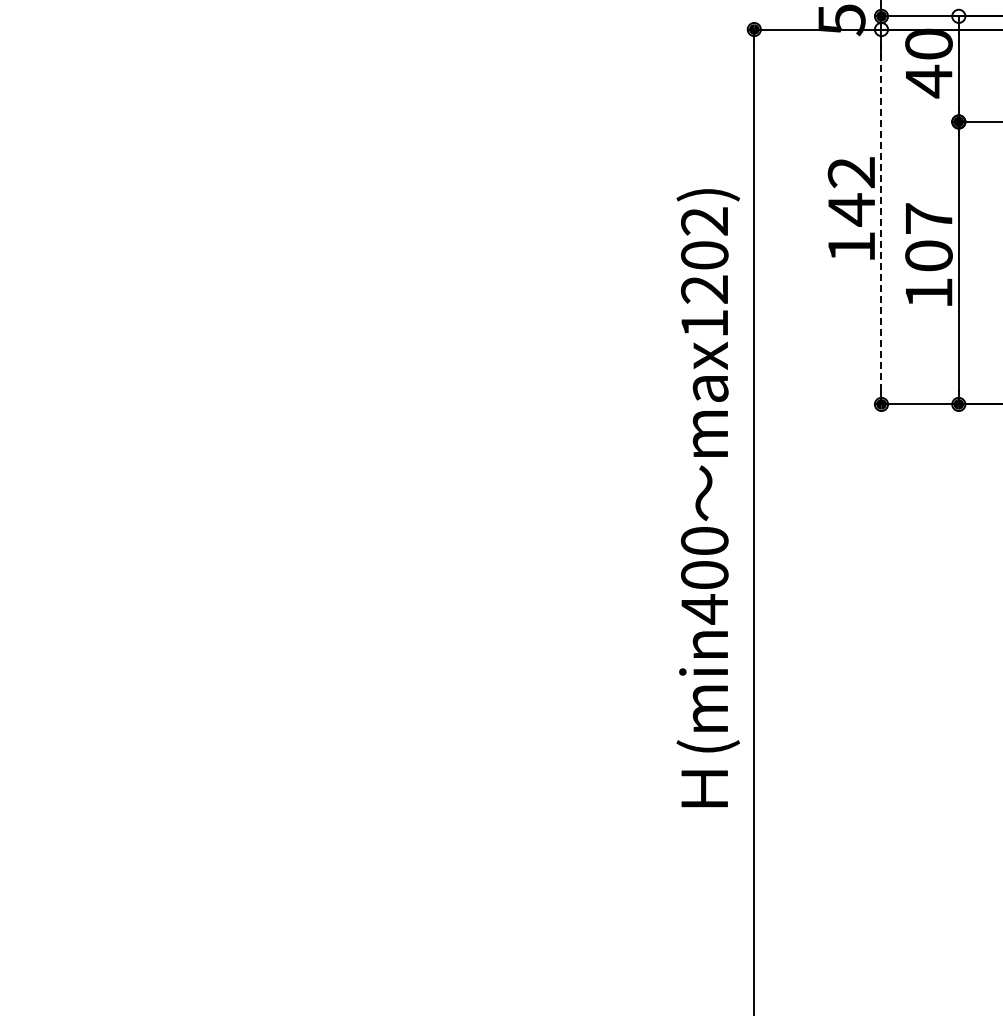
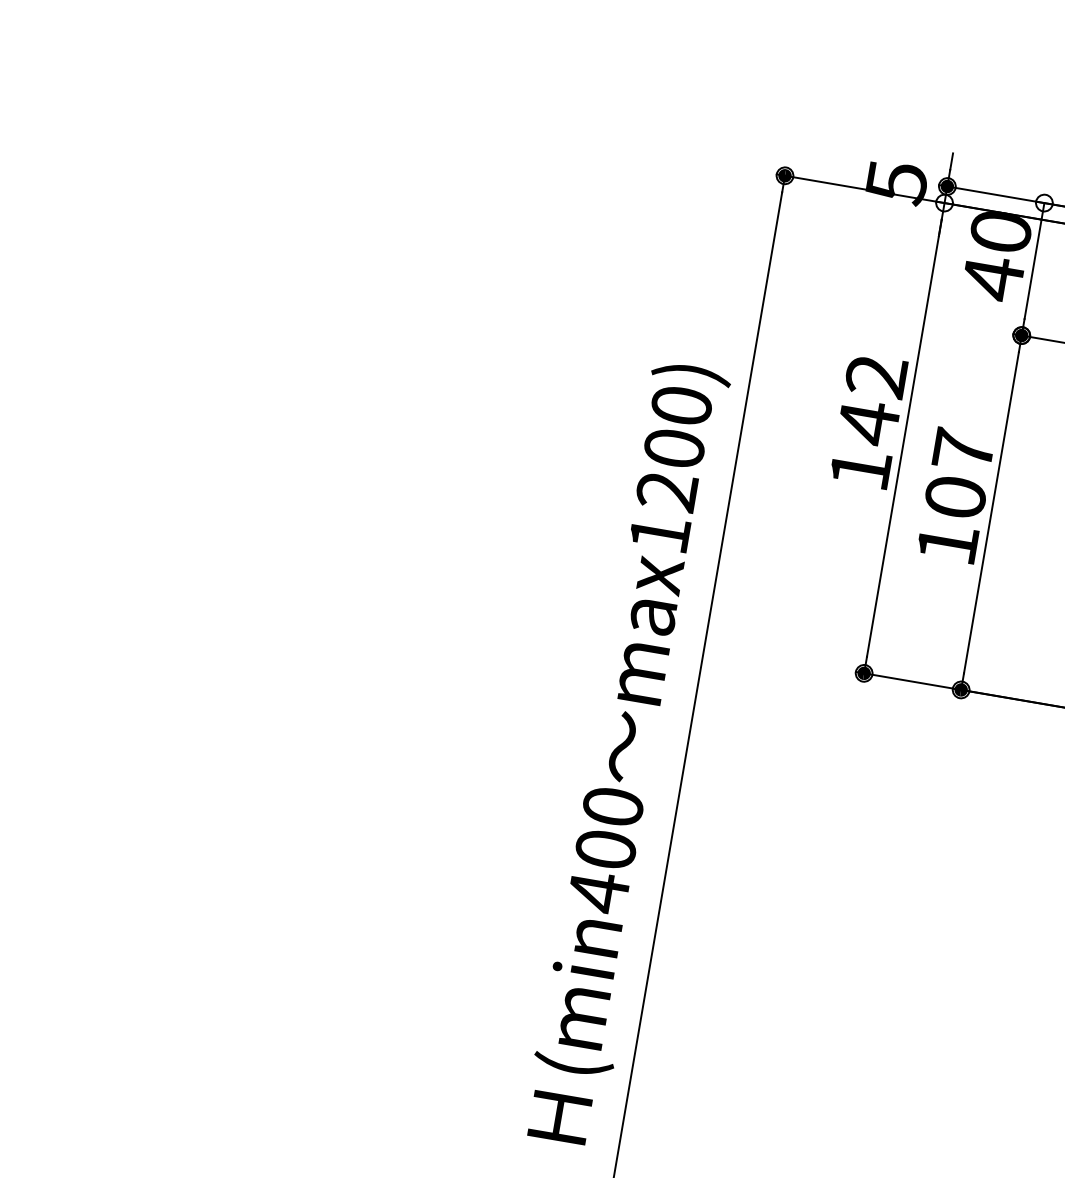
line: (881, 217) -> (904, 438), dashed -> solid
text: (704, 221) -> (681, 405), max1202) -> max1200)

